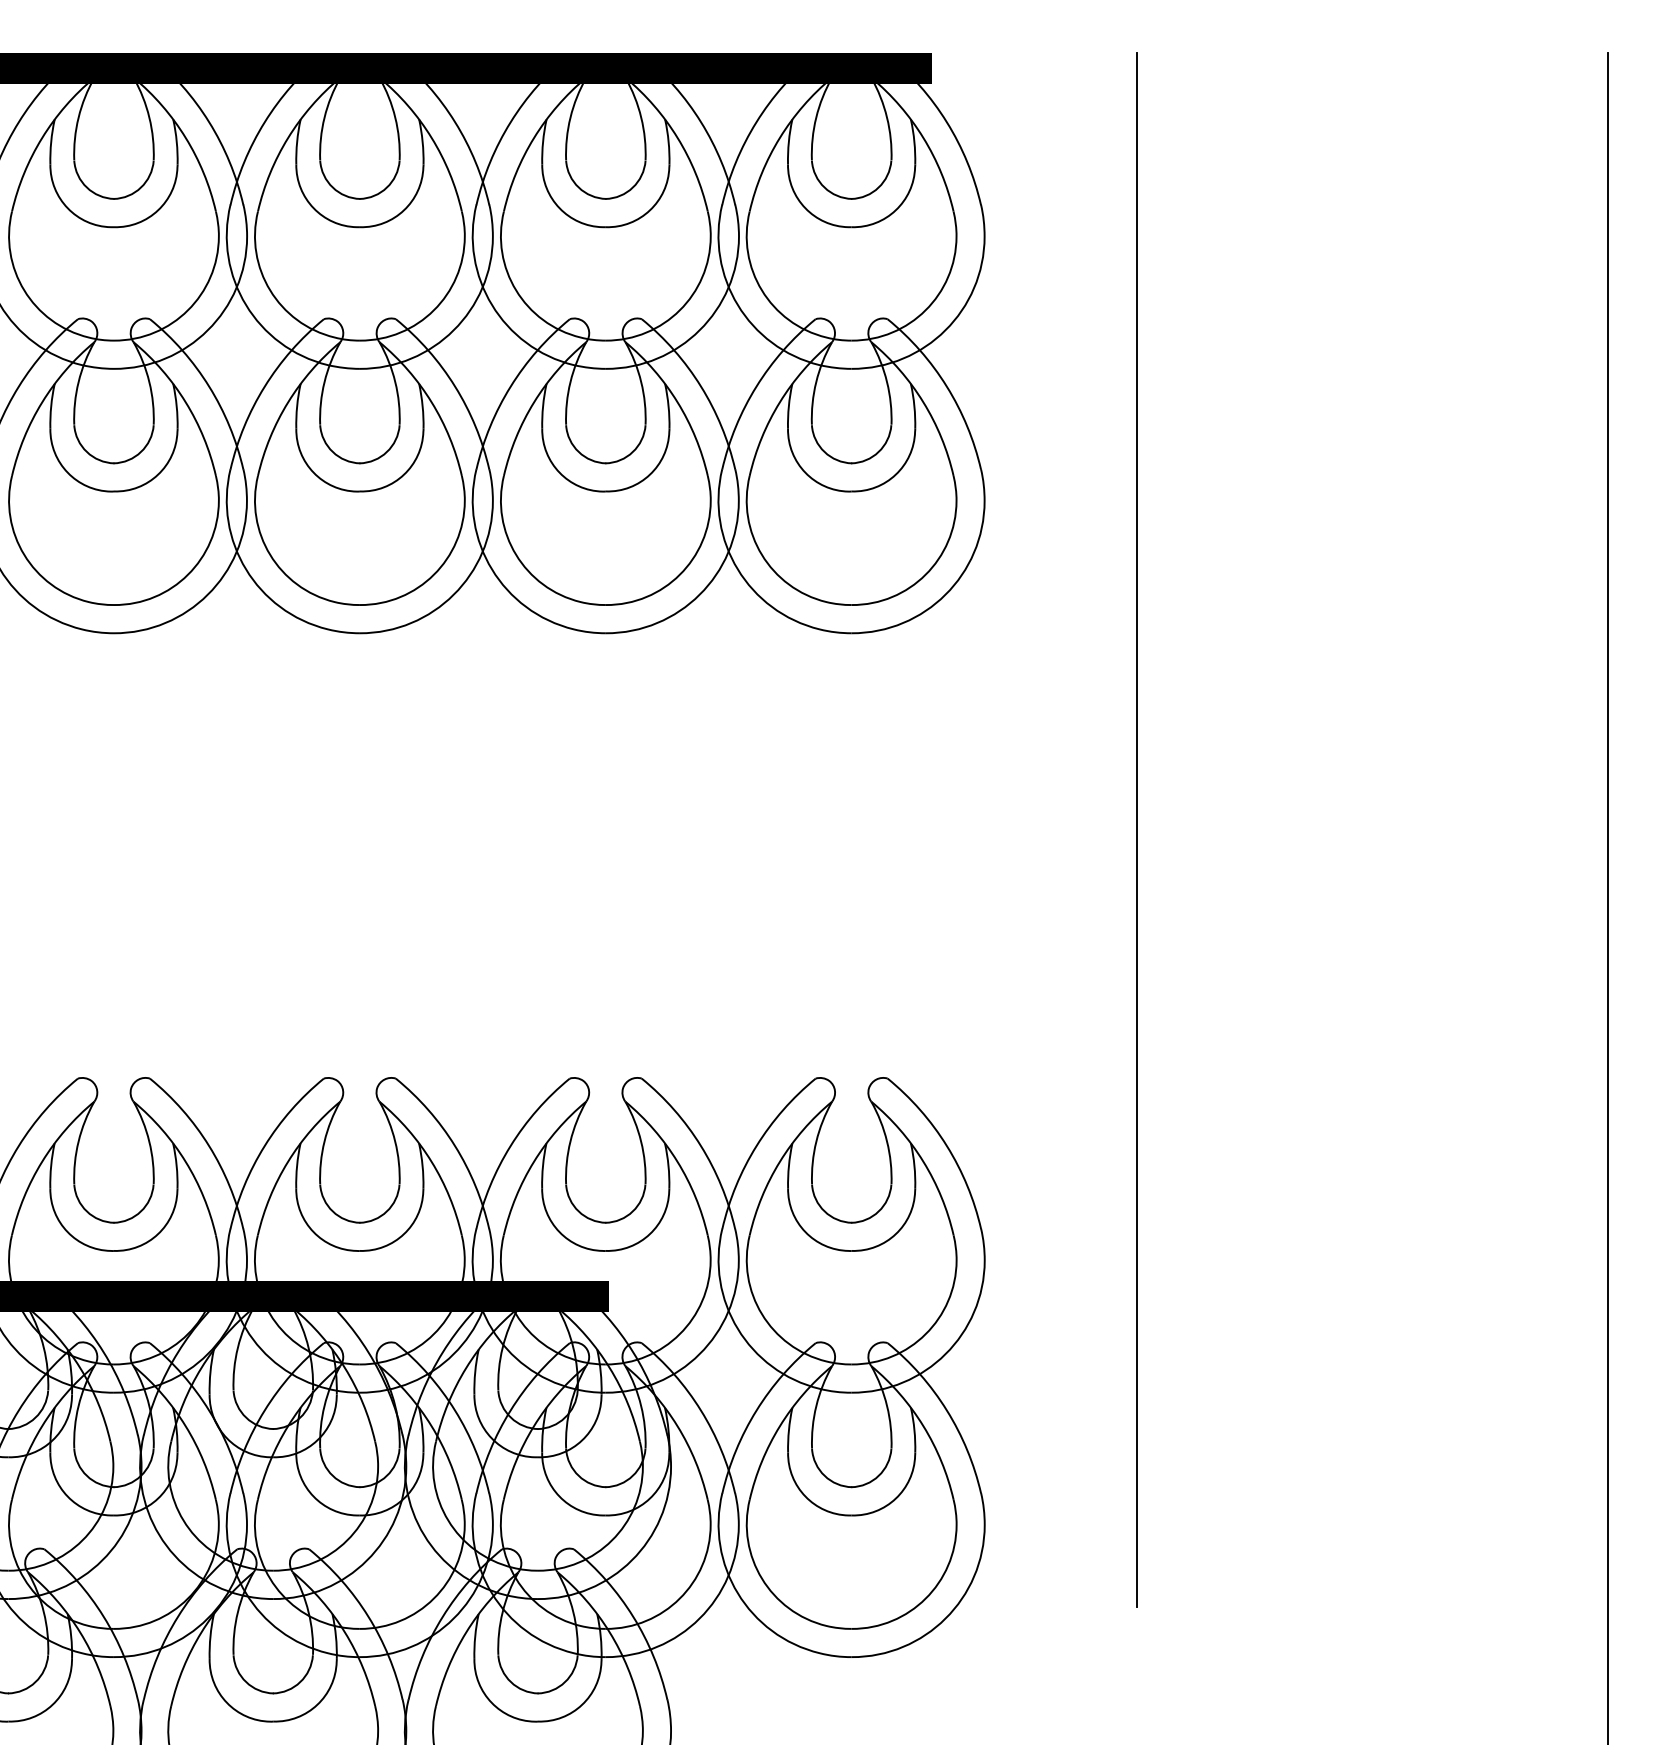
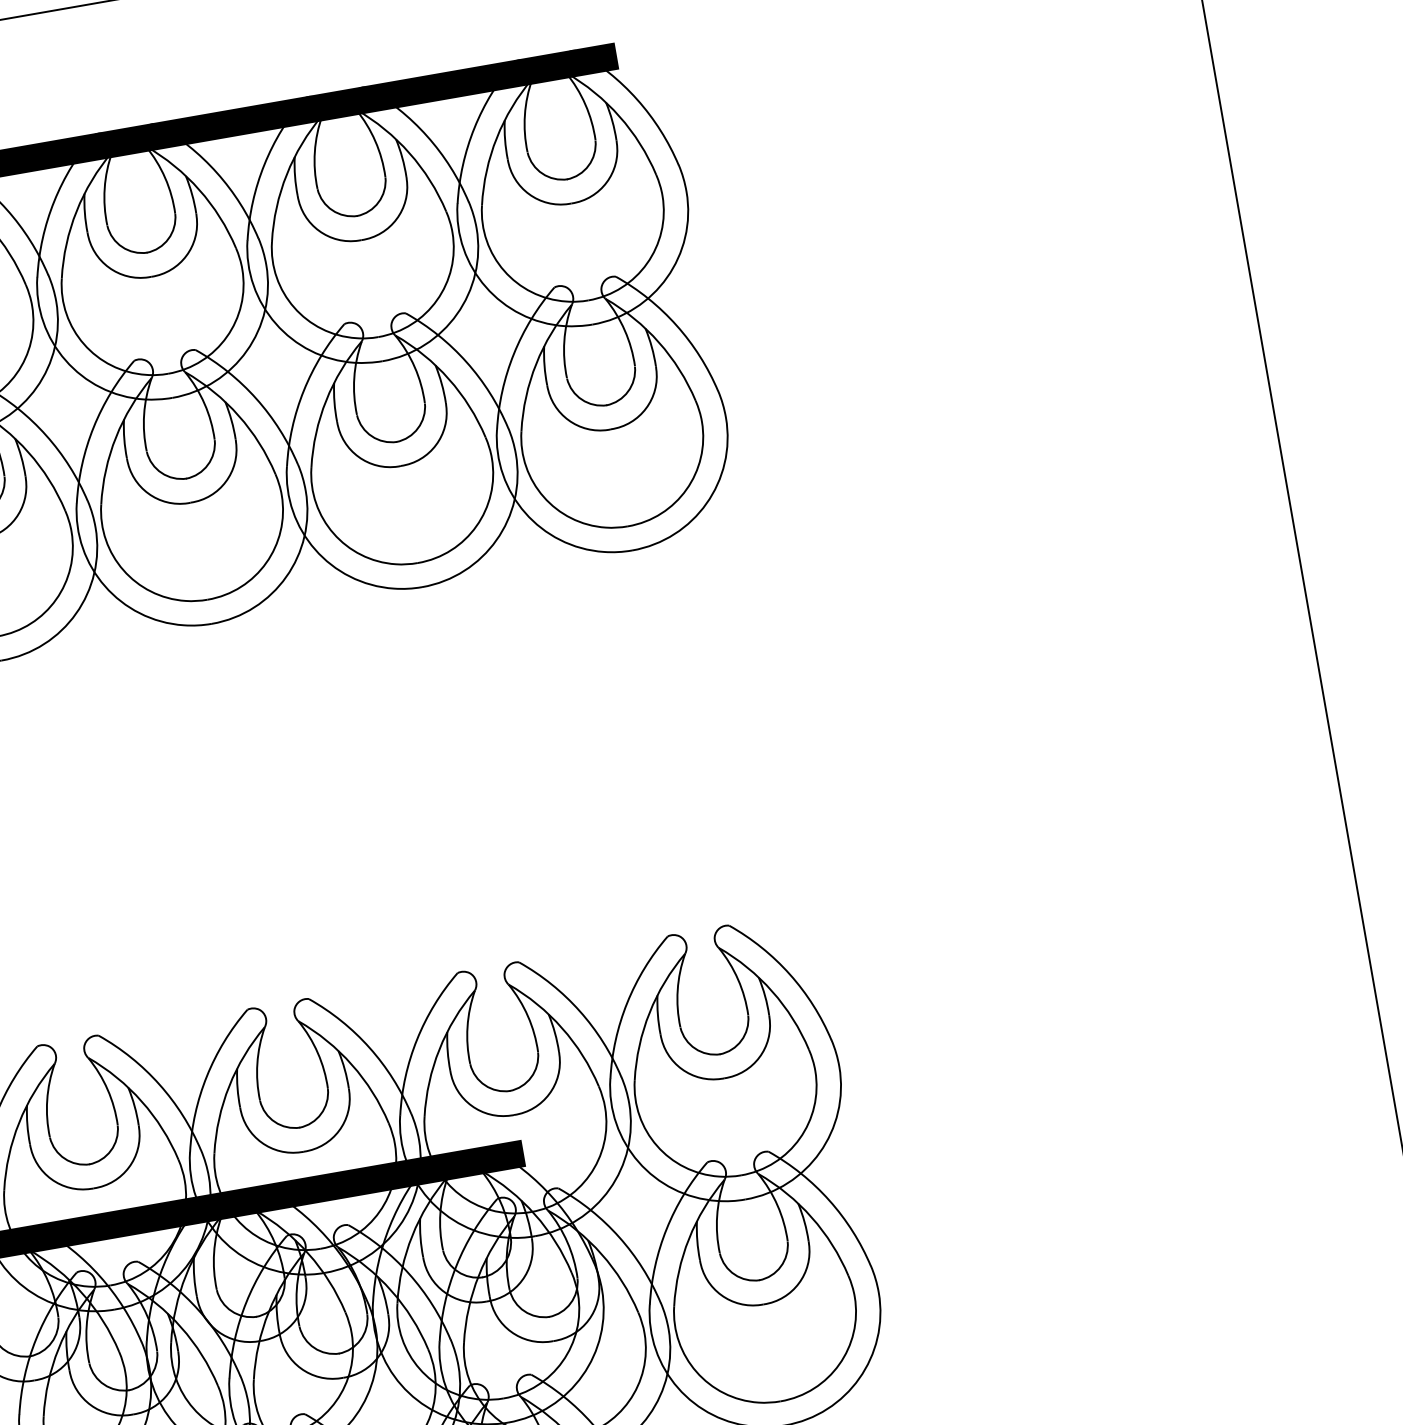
line: (1136, 829) -> (904, 675), removed

